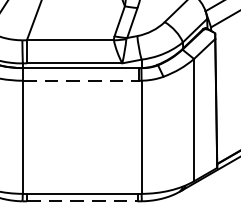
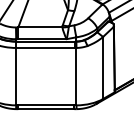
line: (82, 79) -> (46, 47), dashed -> solid
line: (82, 202) -> (46, 109), dashed -> solid

